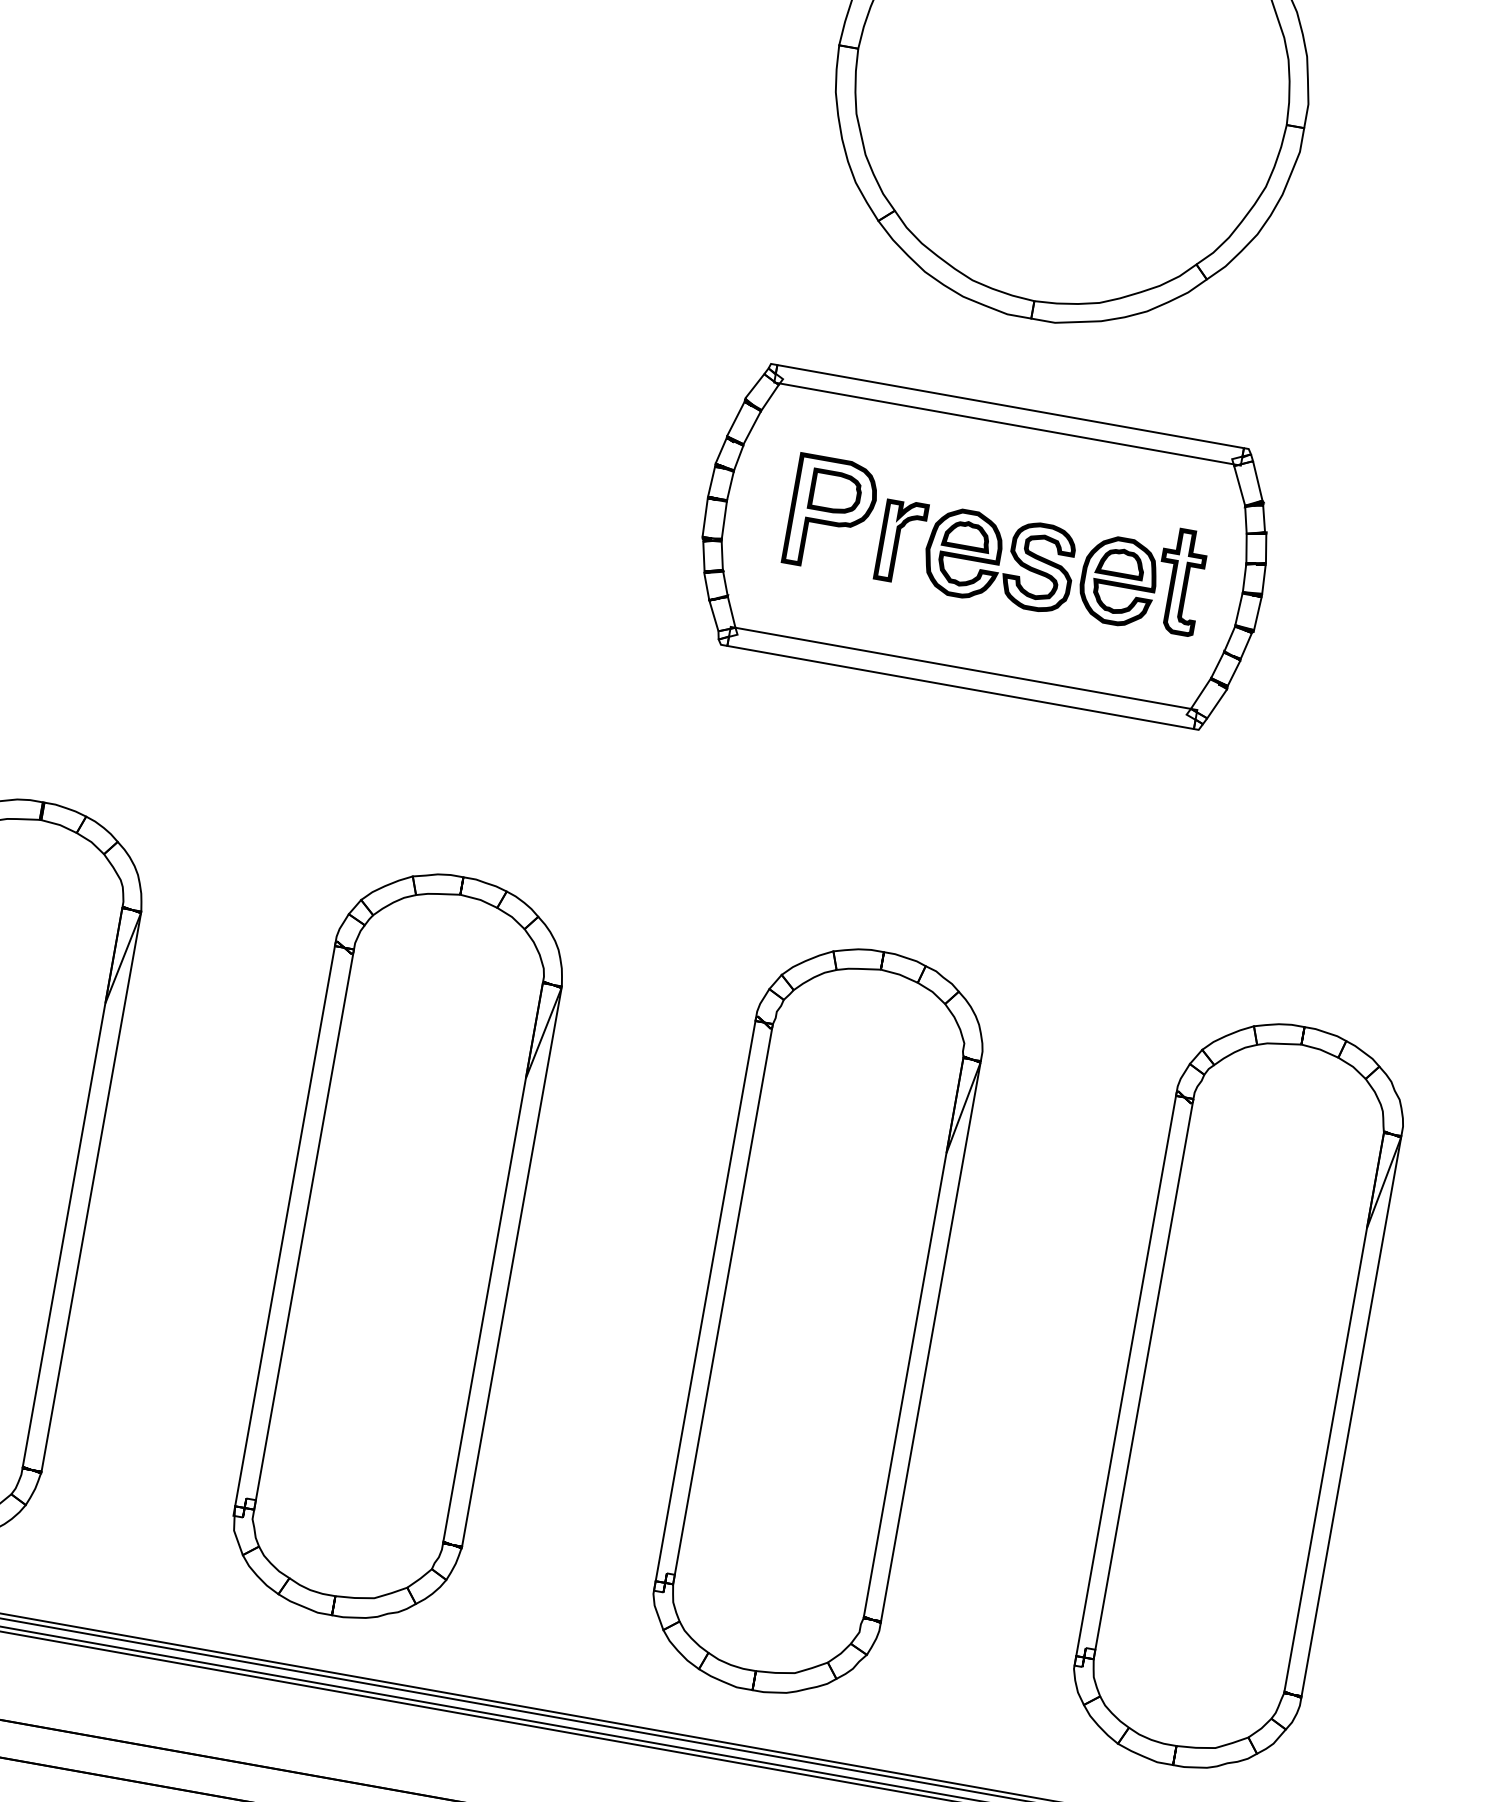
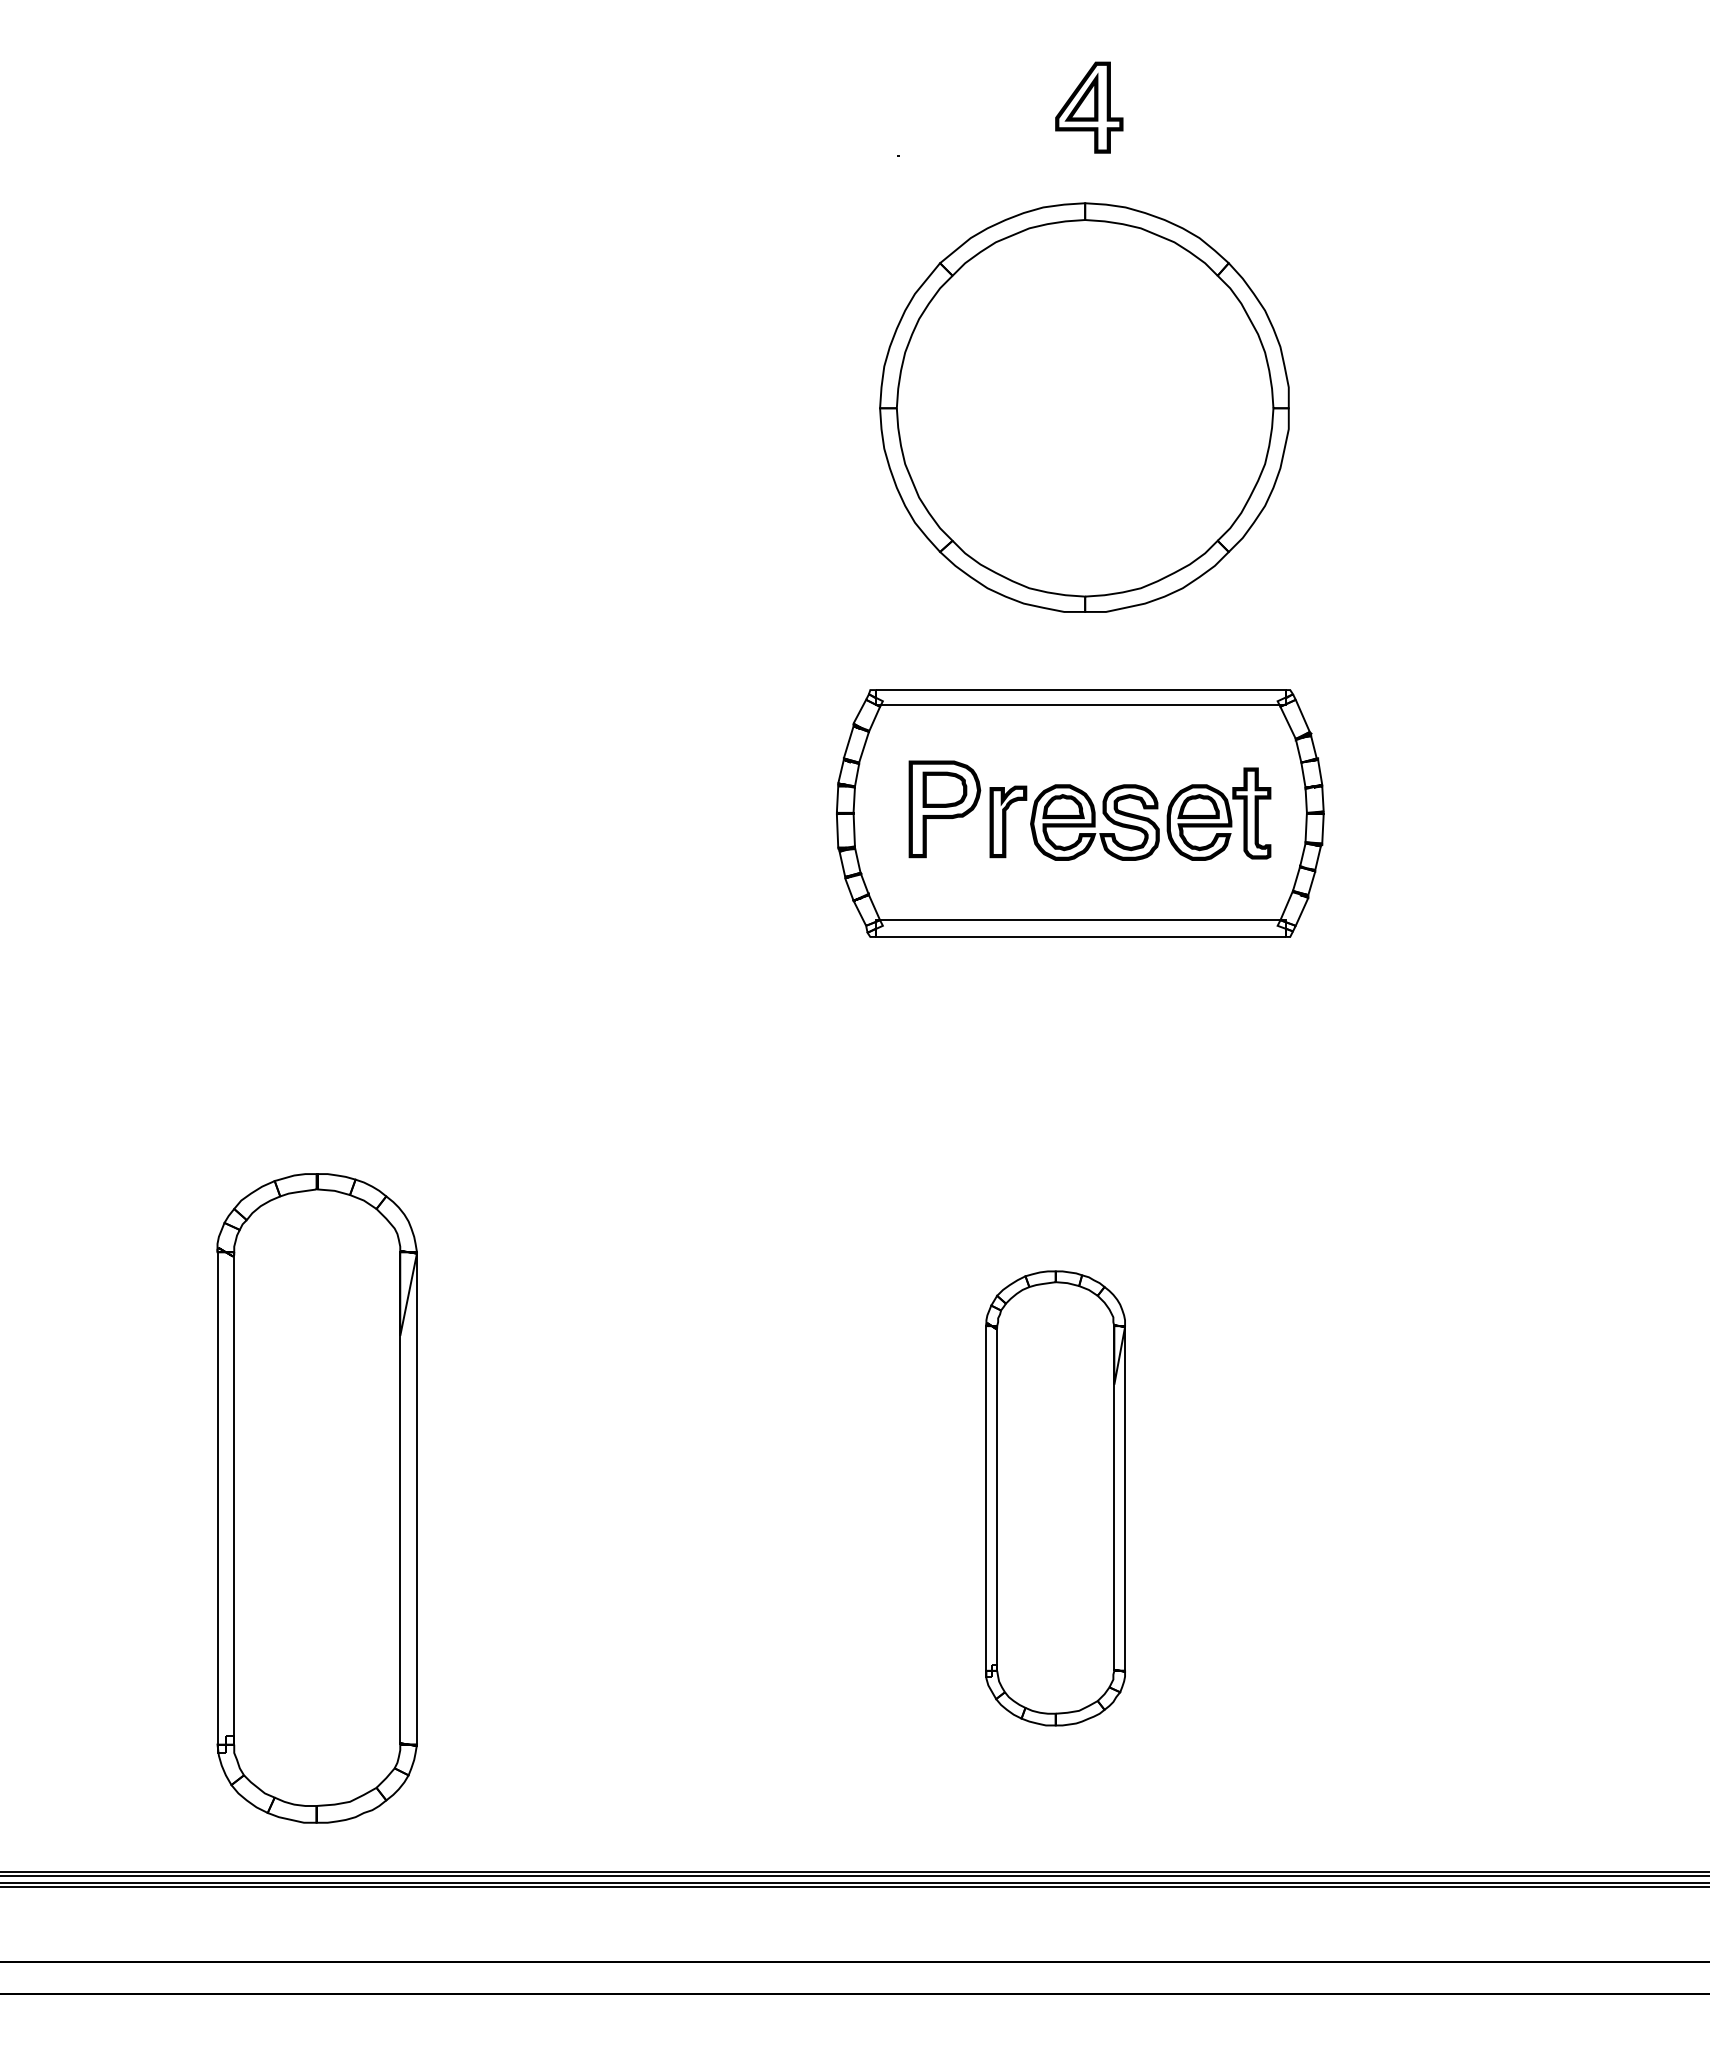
part: (398, 1246) -> (686, 1498), removed
part: (817, 1321) -> (1055, 1498), size x0.7
part: (1238, 1396) -> (1425, 1498), removed

